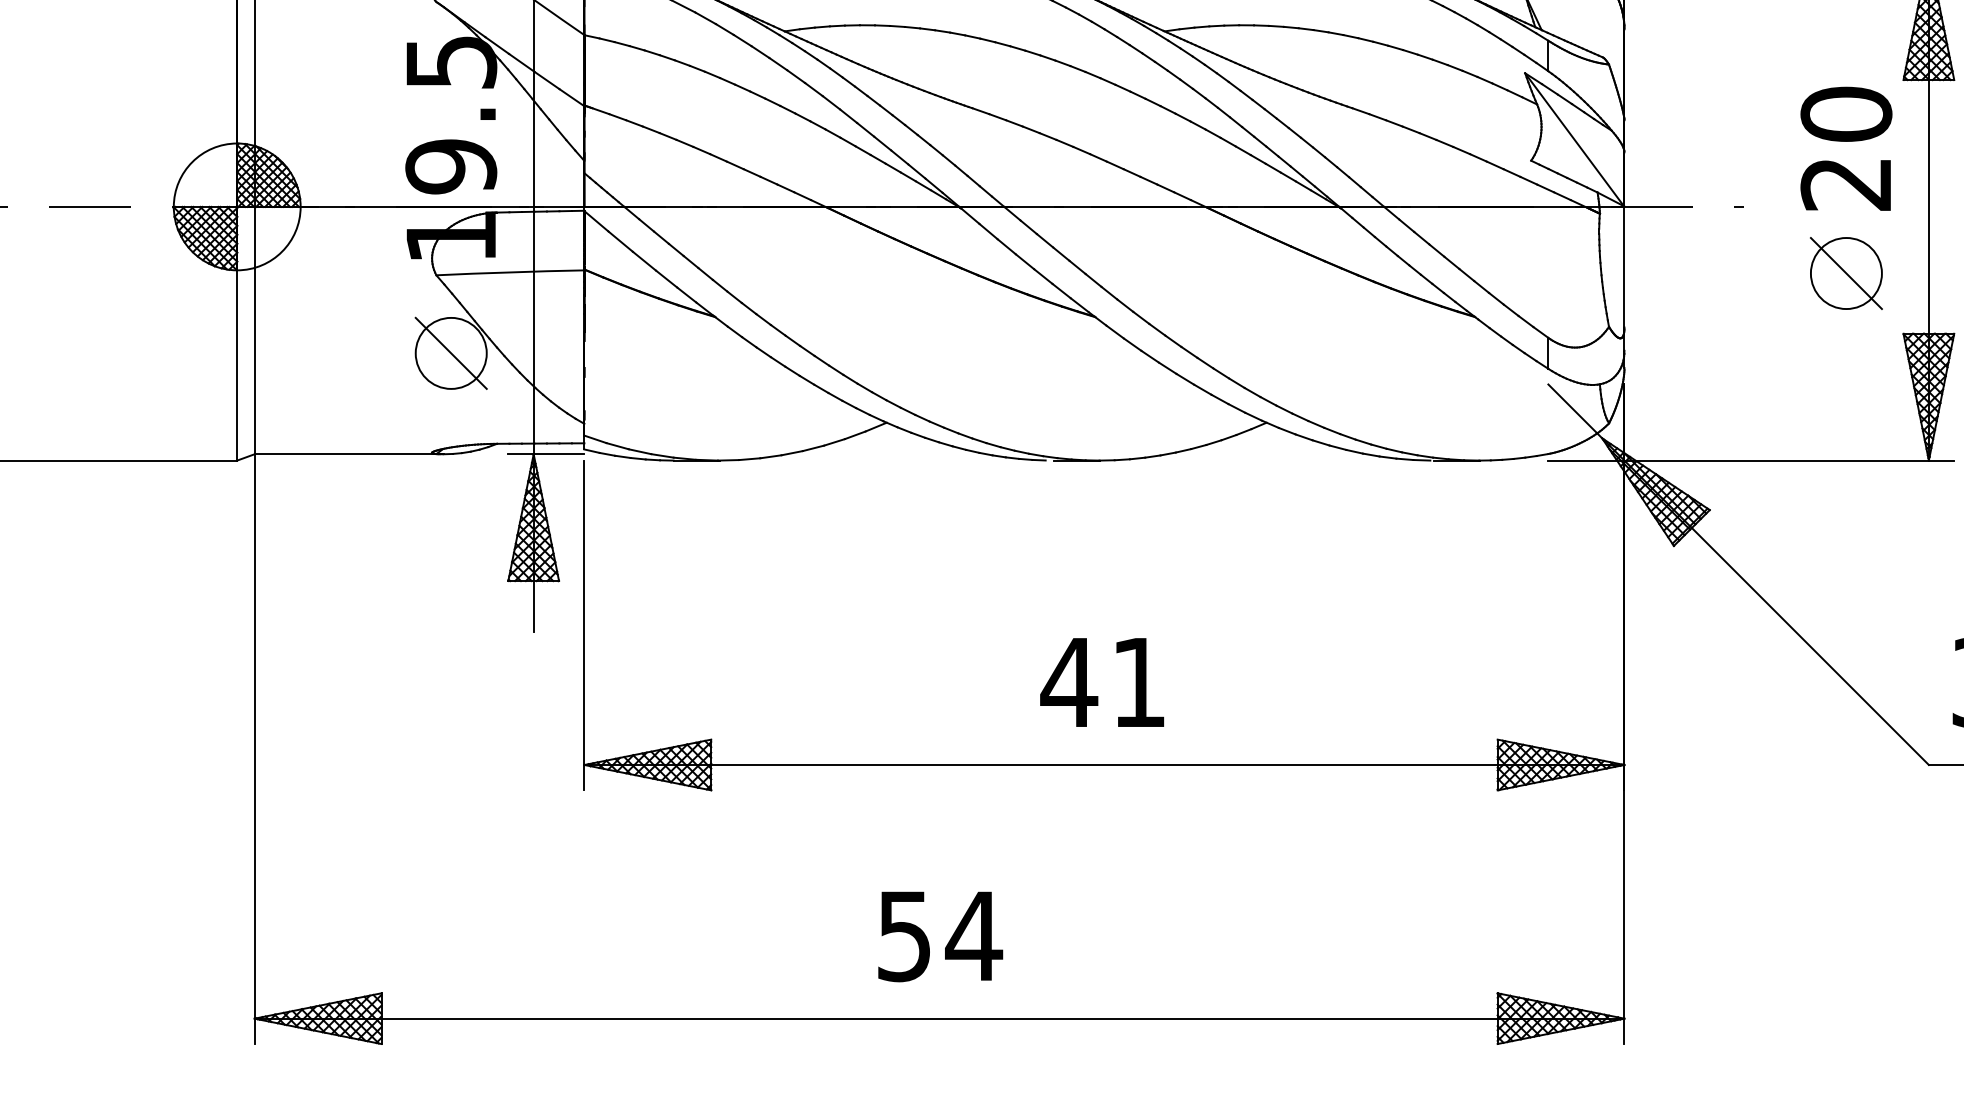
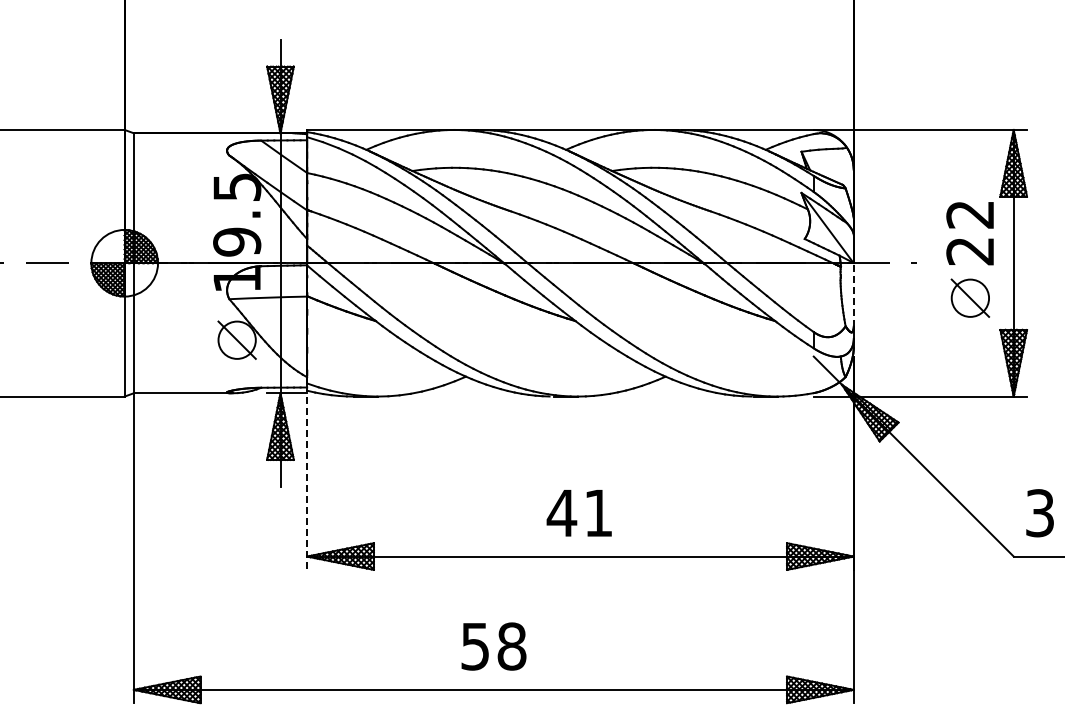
text: (1846, 114) -> (970, 214), 20 -> 22
line: (1623, 266) -> (853, 294), solid -> dashed
line: (585, 625) -> (307, 483), solid -> dashed
text: (973, 936) -> (511, 646), 54 -> 58

